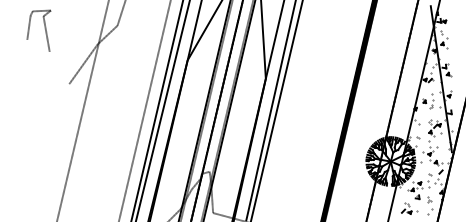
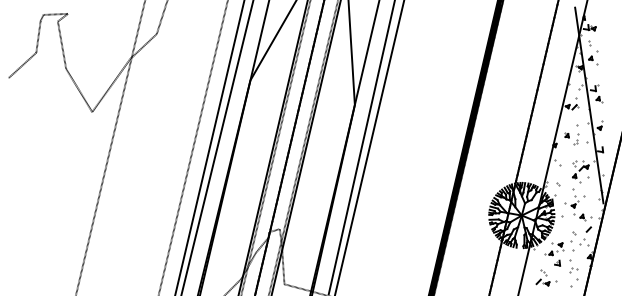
line: (17, 49) -> (22, 65), added
line: (59, 67) -> (79, 90), added
part: (429, 199) -> (573, 266), size x1.67

